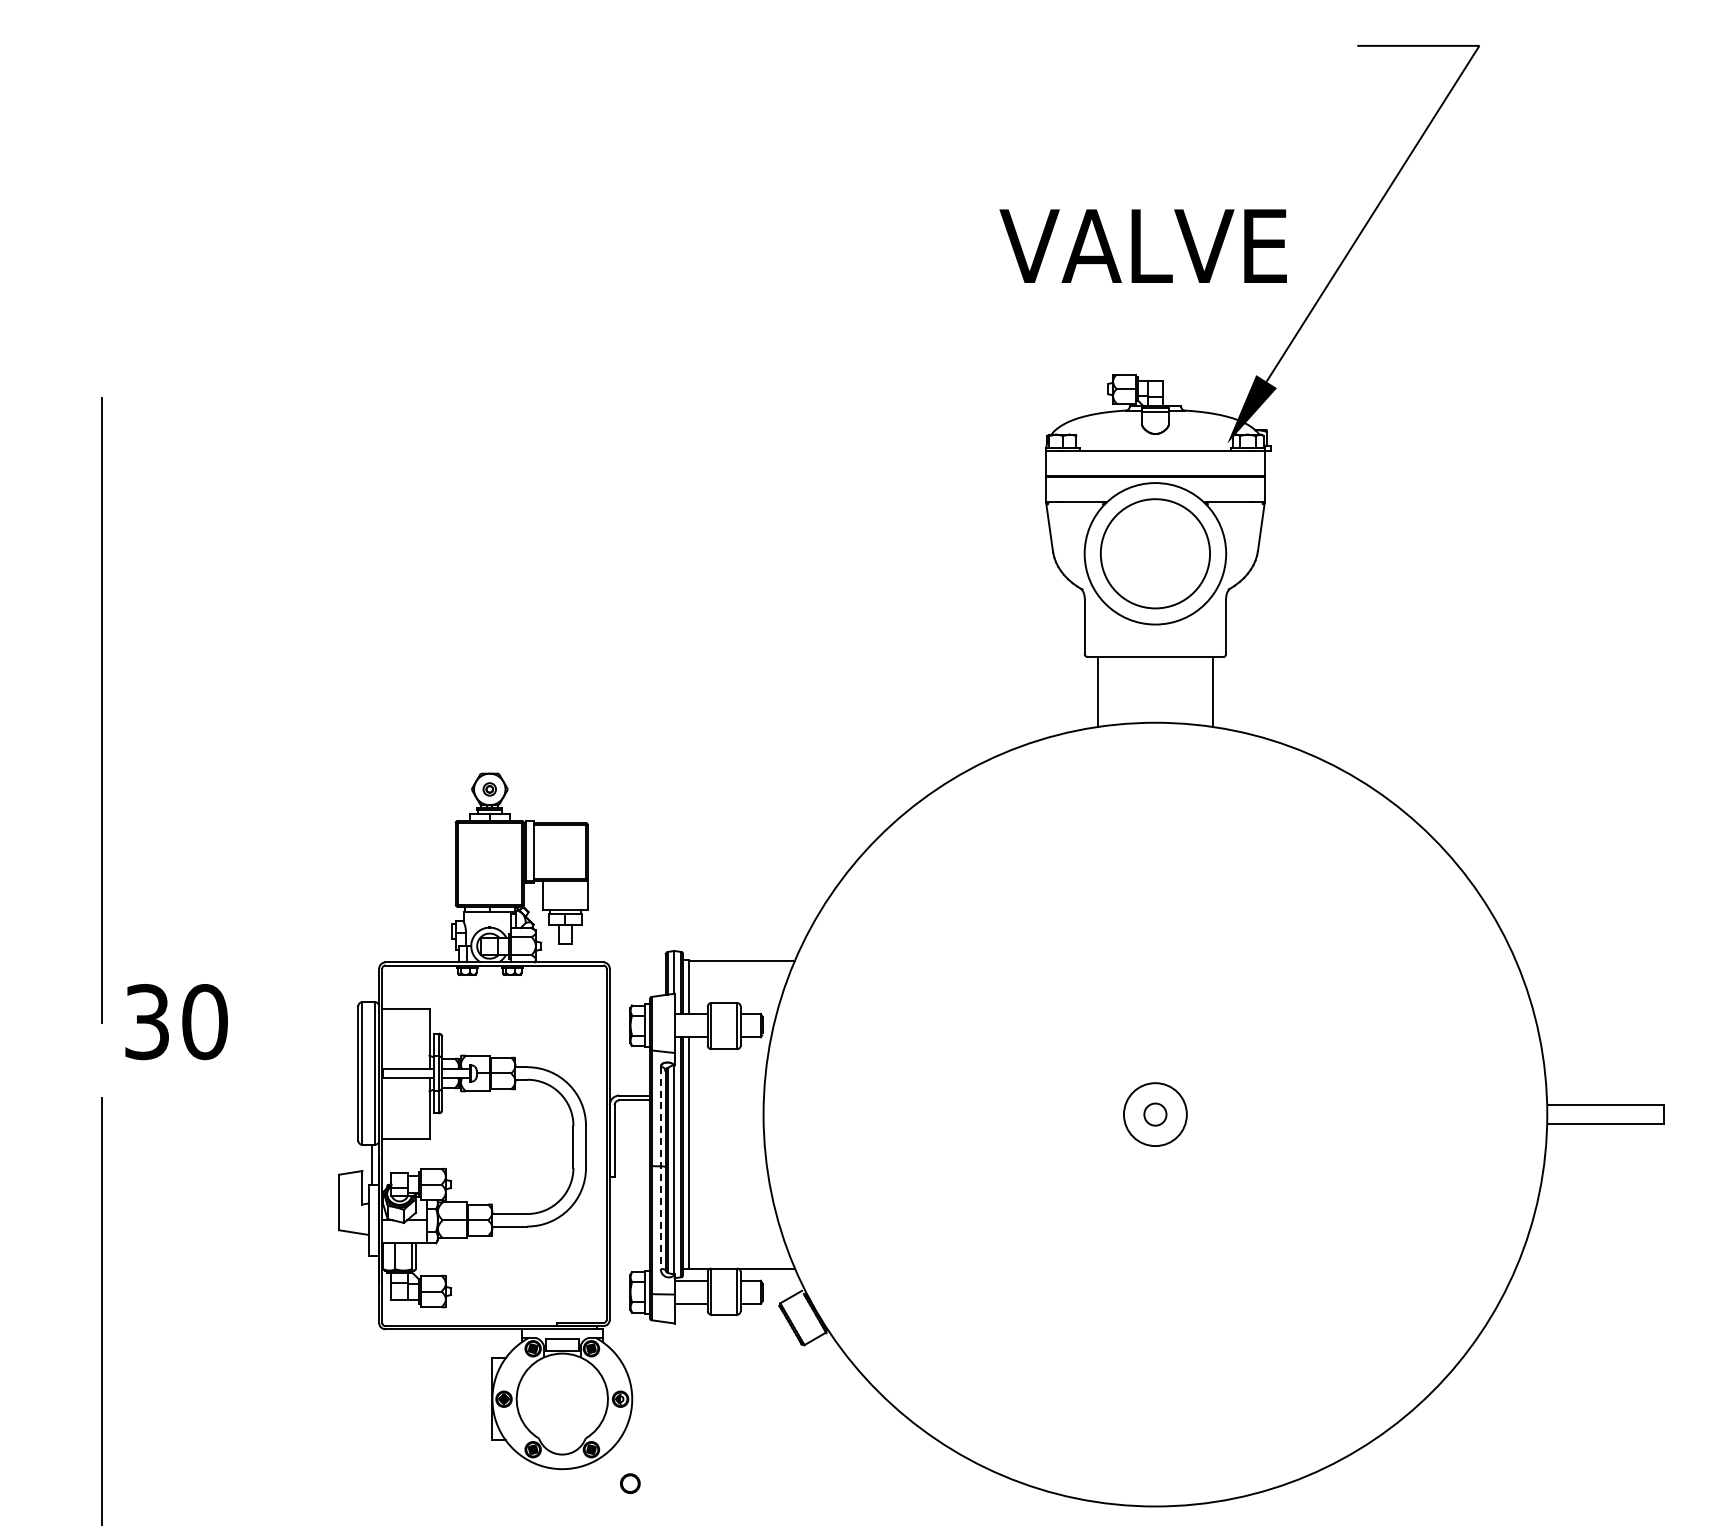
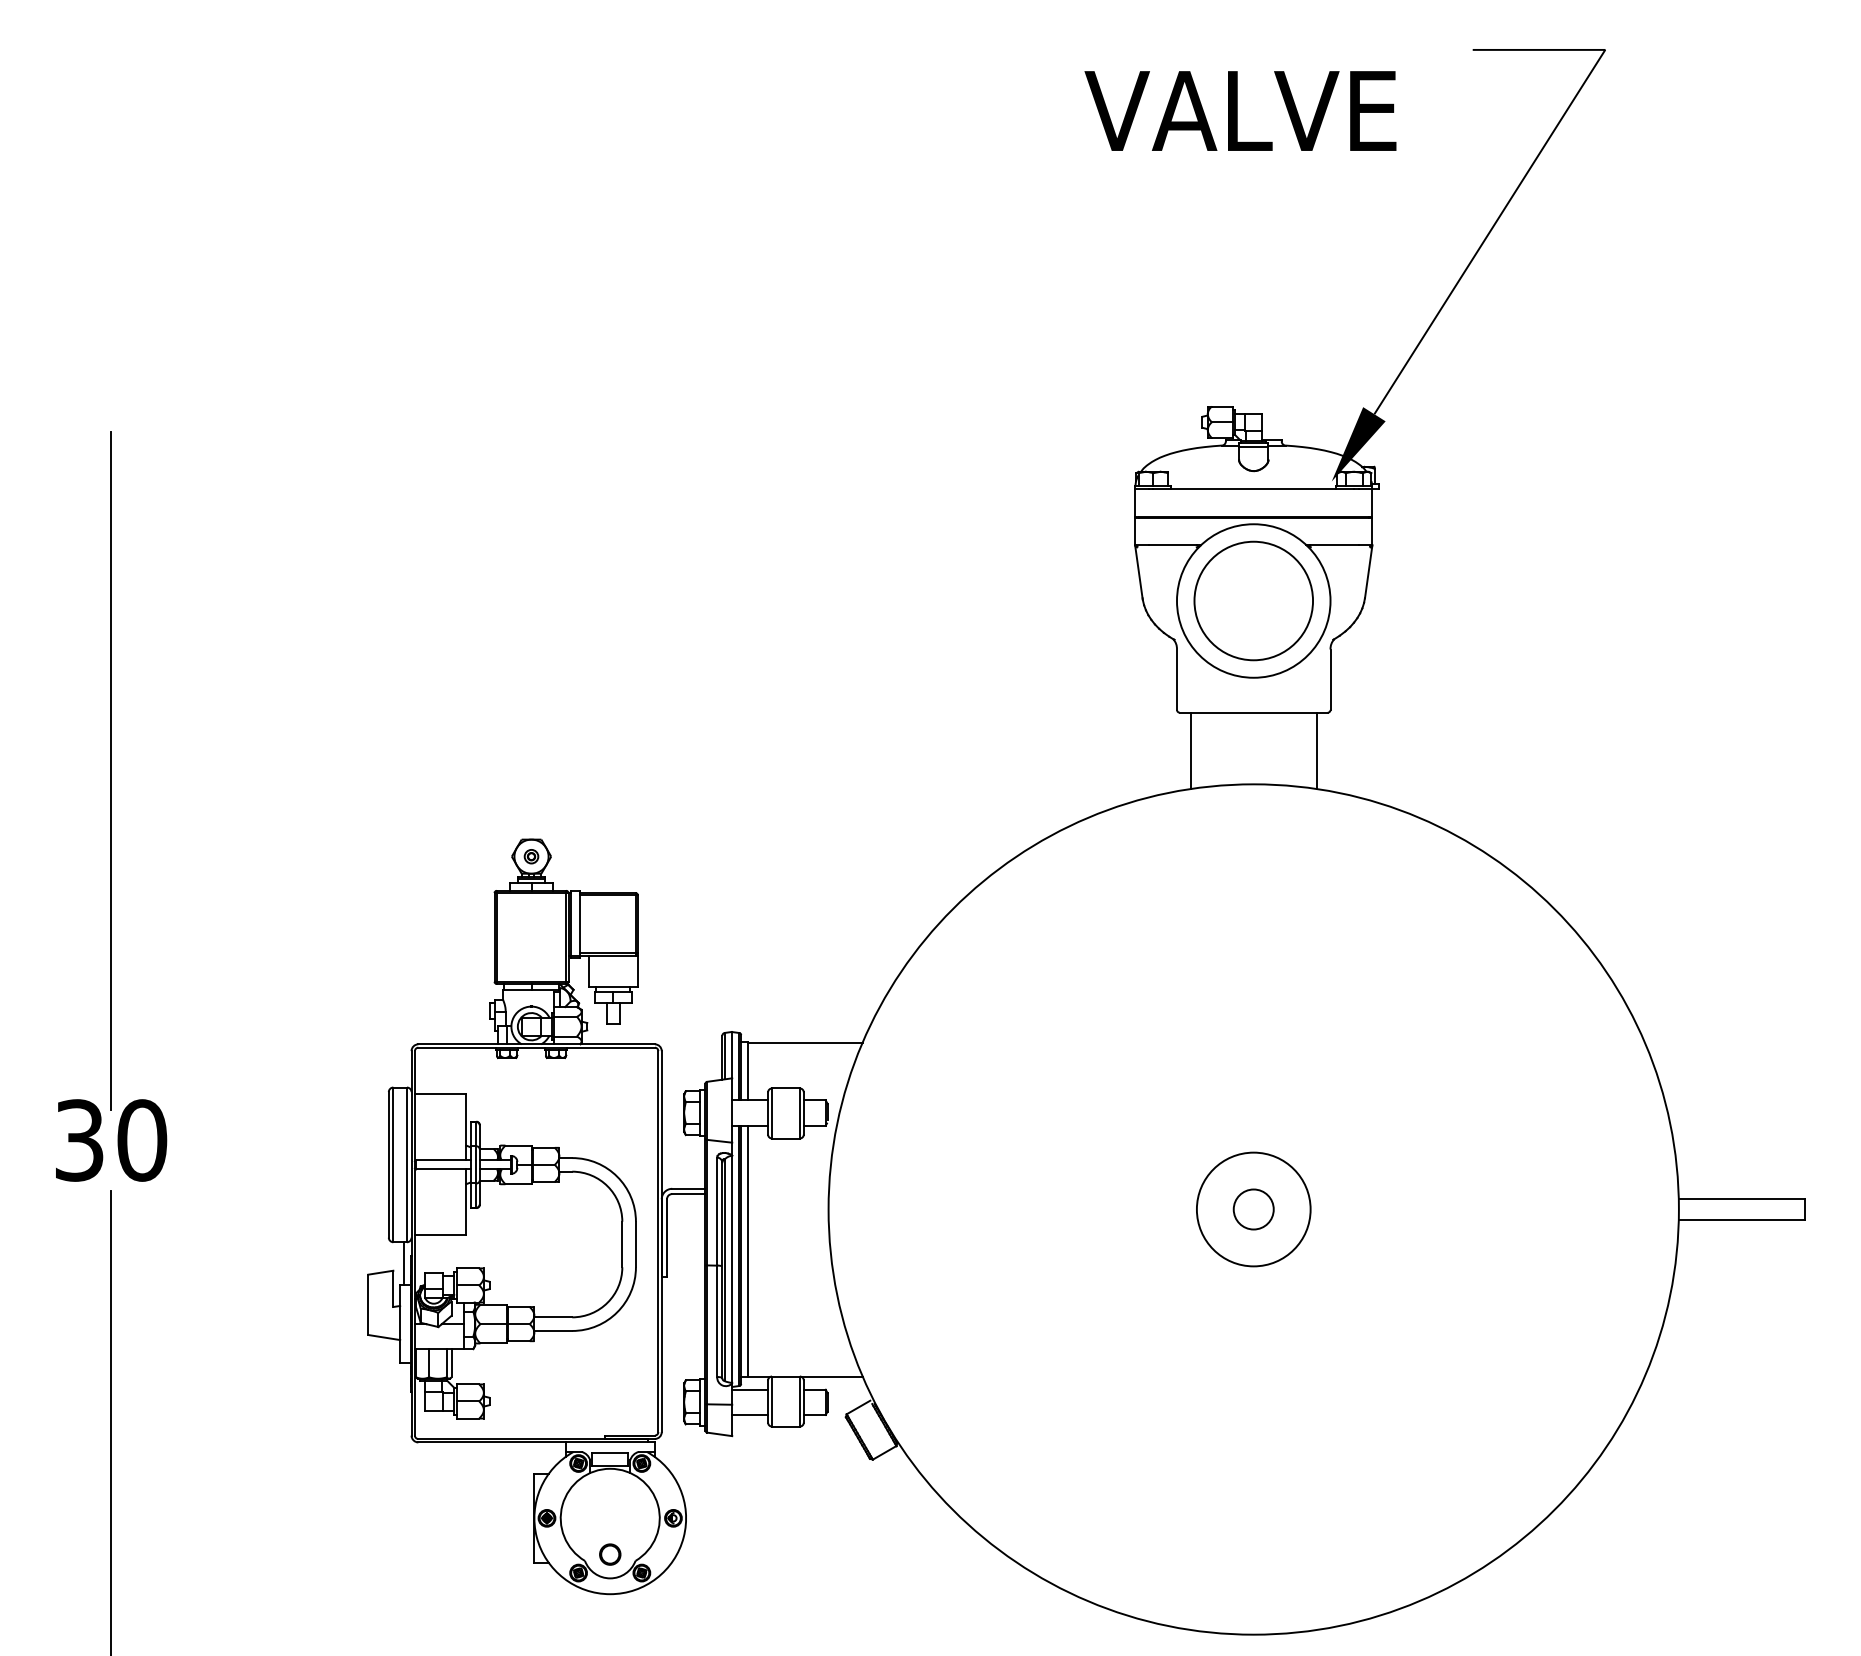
text: (1142, 245) -> (1239, 110), moved
text: (176, 1022) -> (111, 1141), moved
circle: (1155, 1114) -> (1253, 1209), size x1.67
circle: (1155, 1114) -> (1253, 1209), size x1.67
line: (660, 1168) -> (716, 1267), dashed -> solid
circle: (630, 1483) -> (610, 1554), moved

